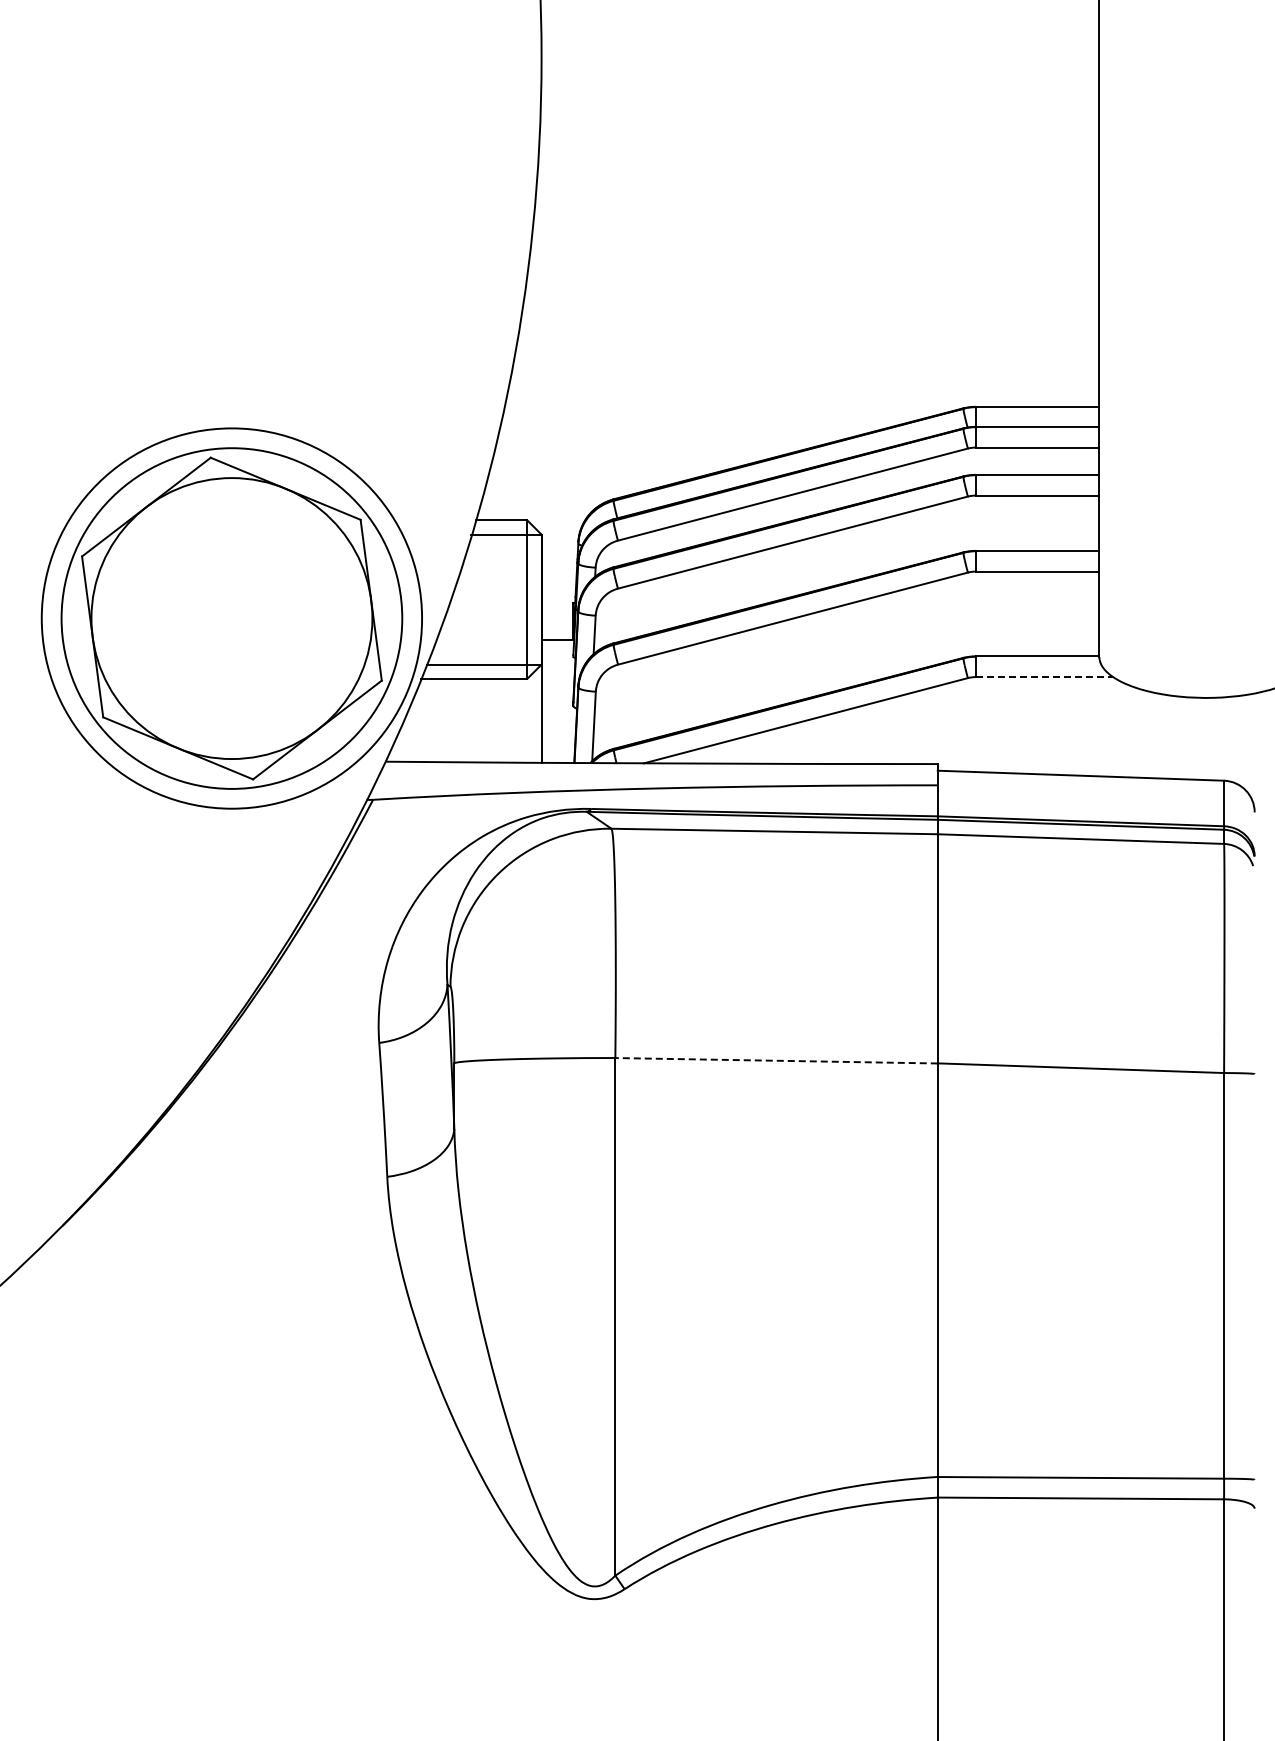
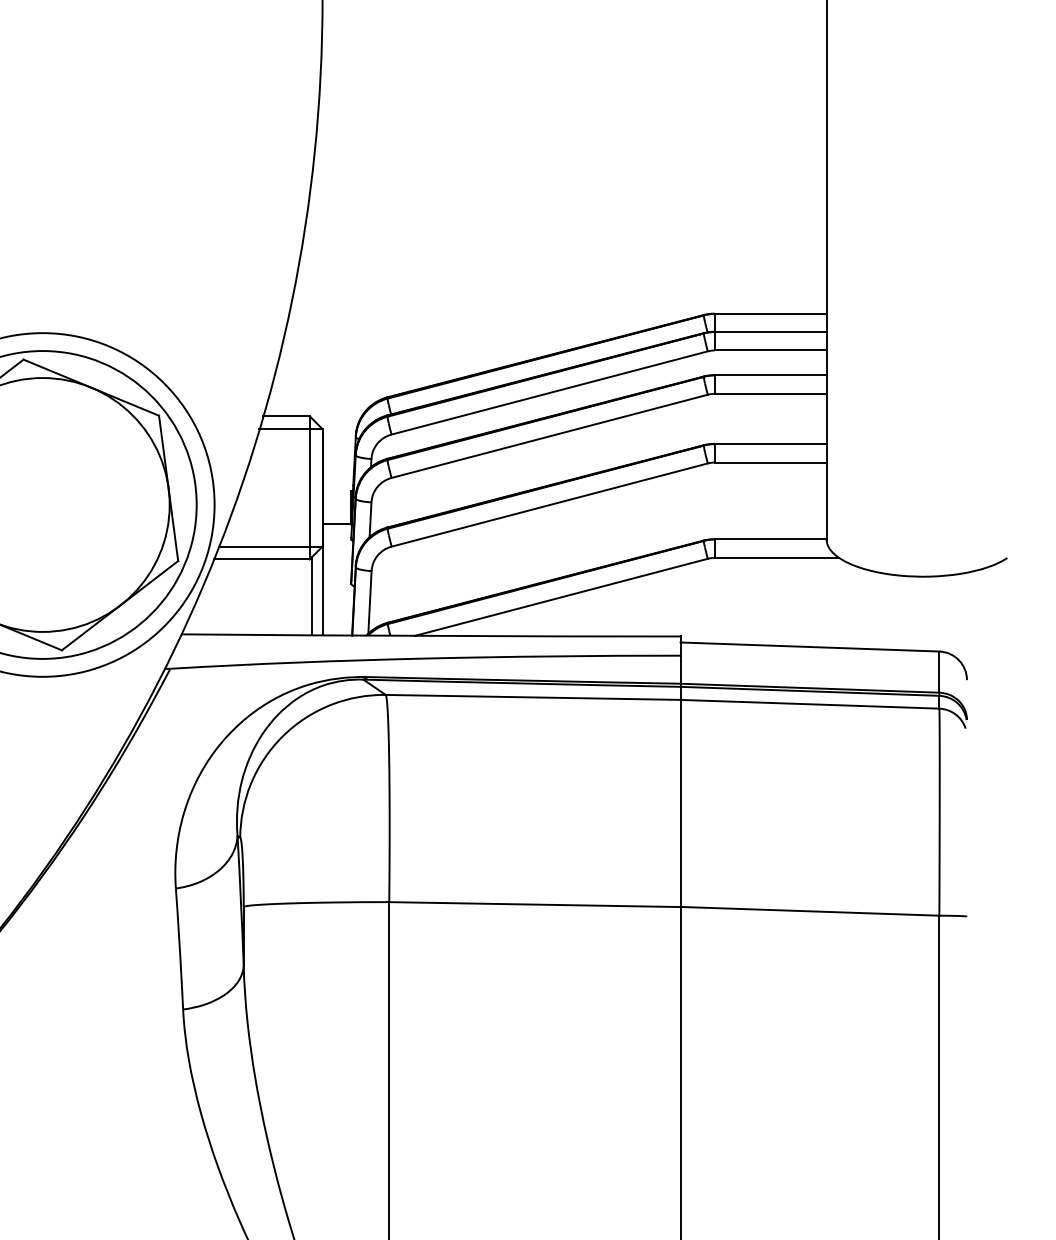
line: (1044, 677) -> (777, 558), dashed -> solid
line: (529, 719) -> (311, 596), added
line: (776, 1060) -> (534, 904), dashed -> solid

